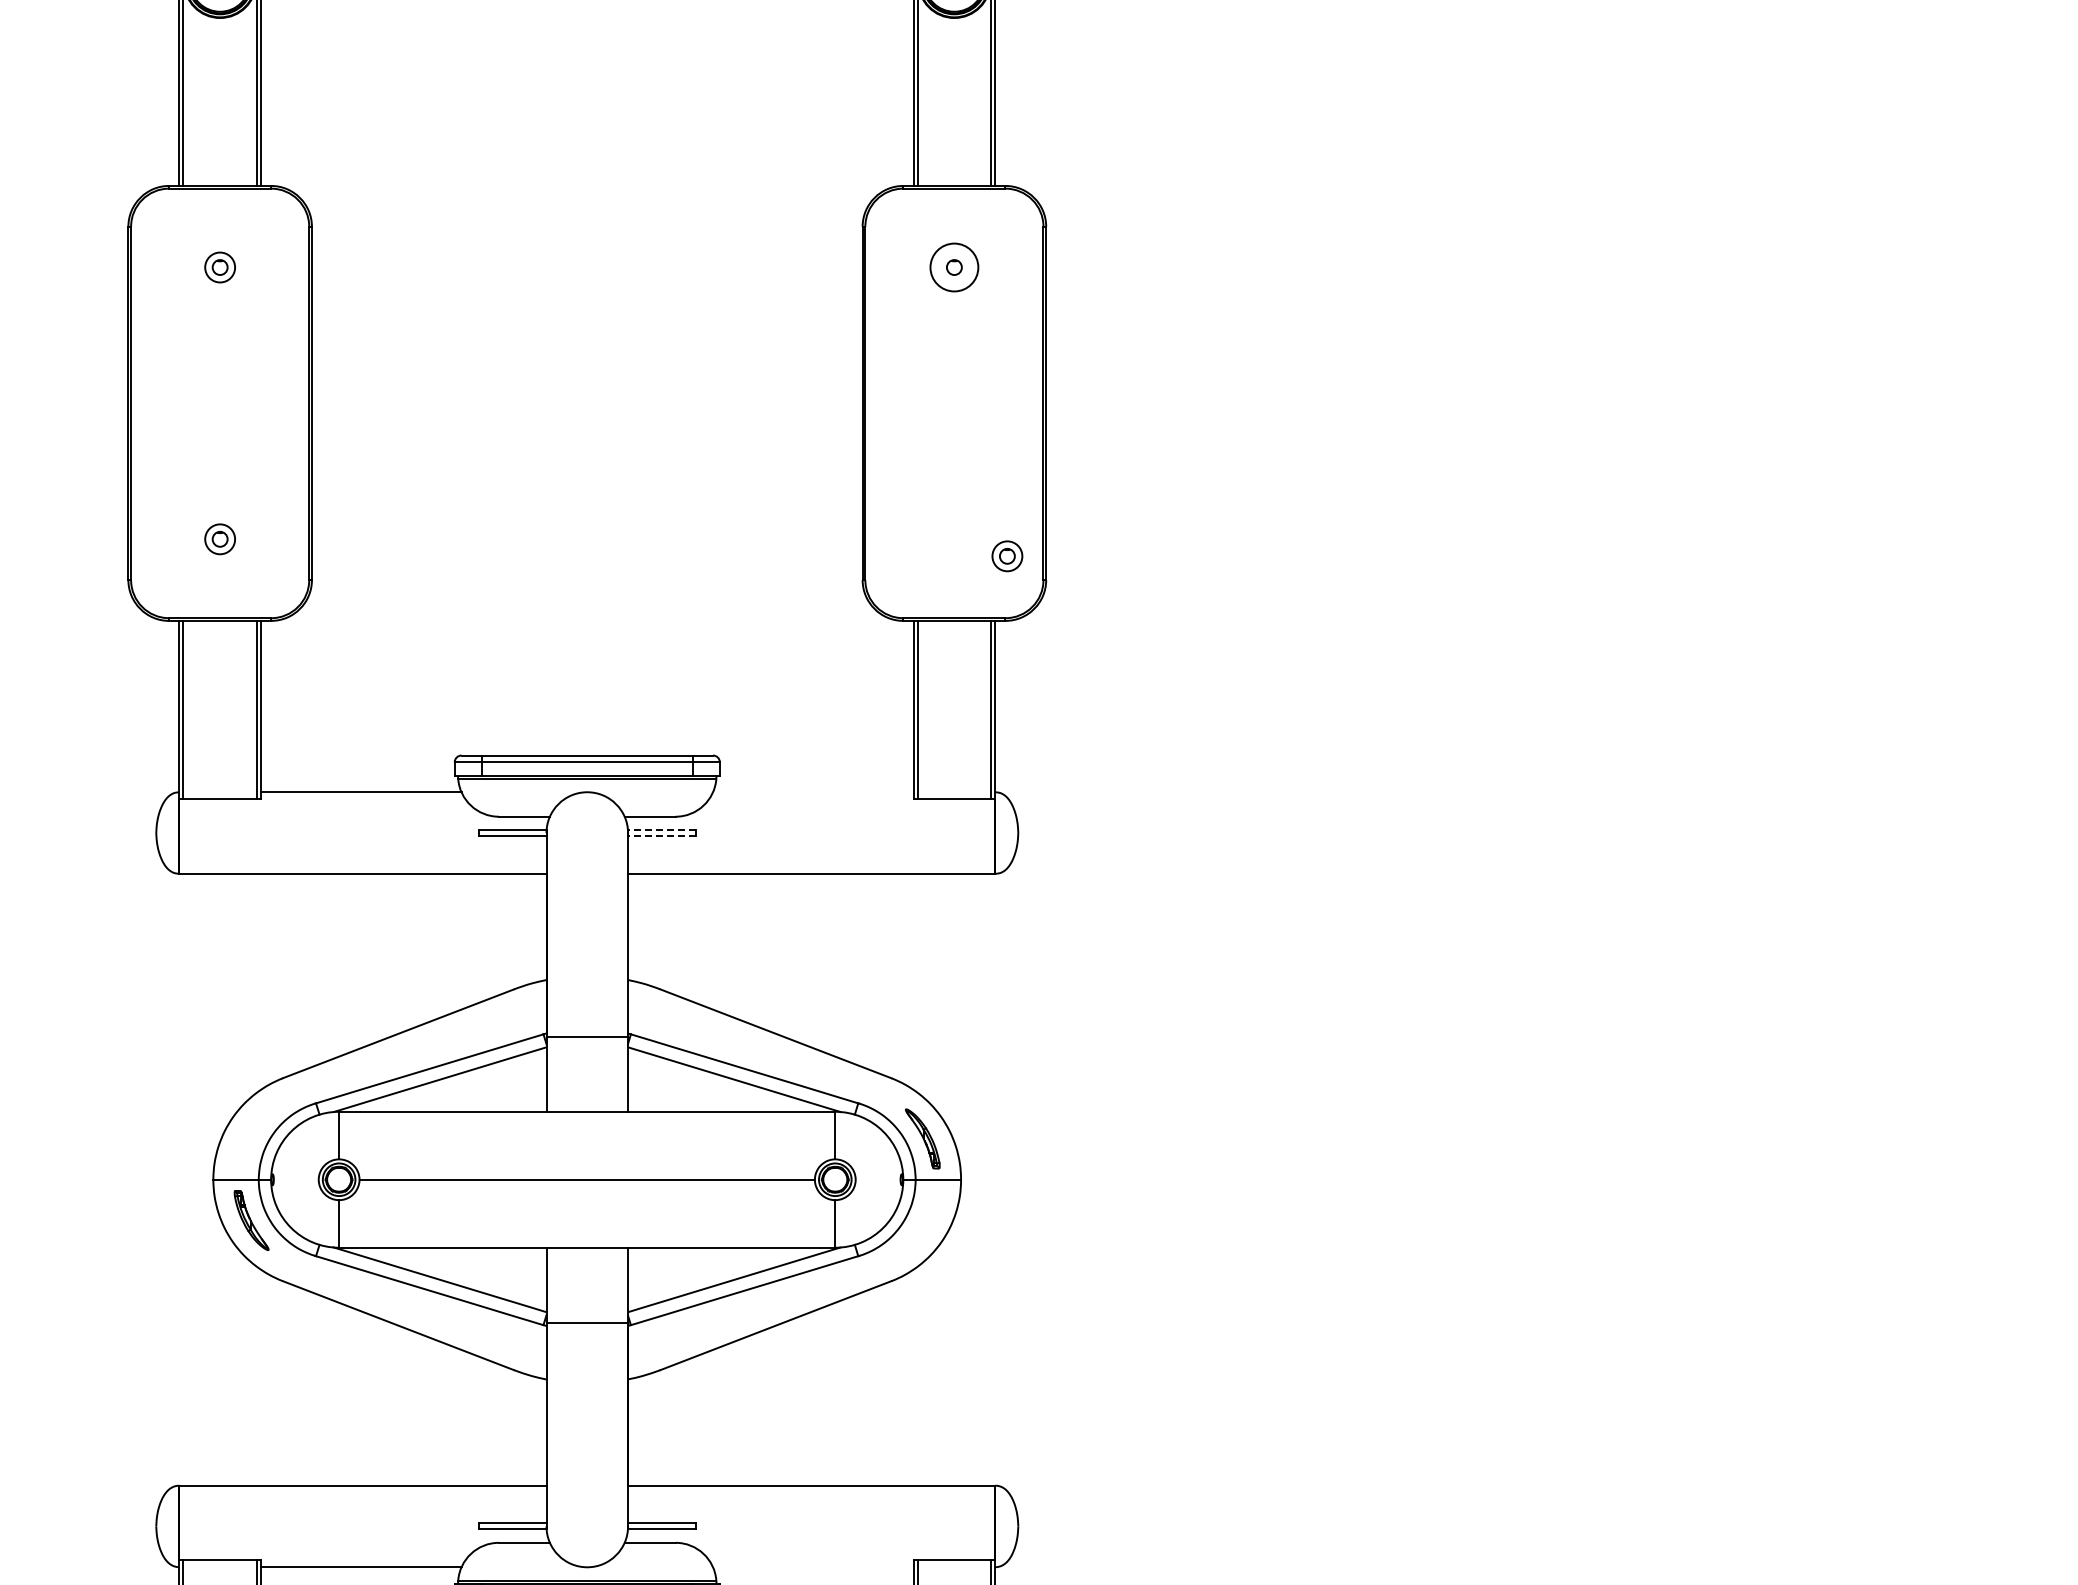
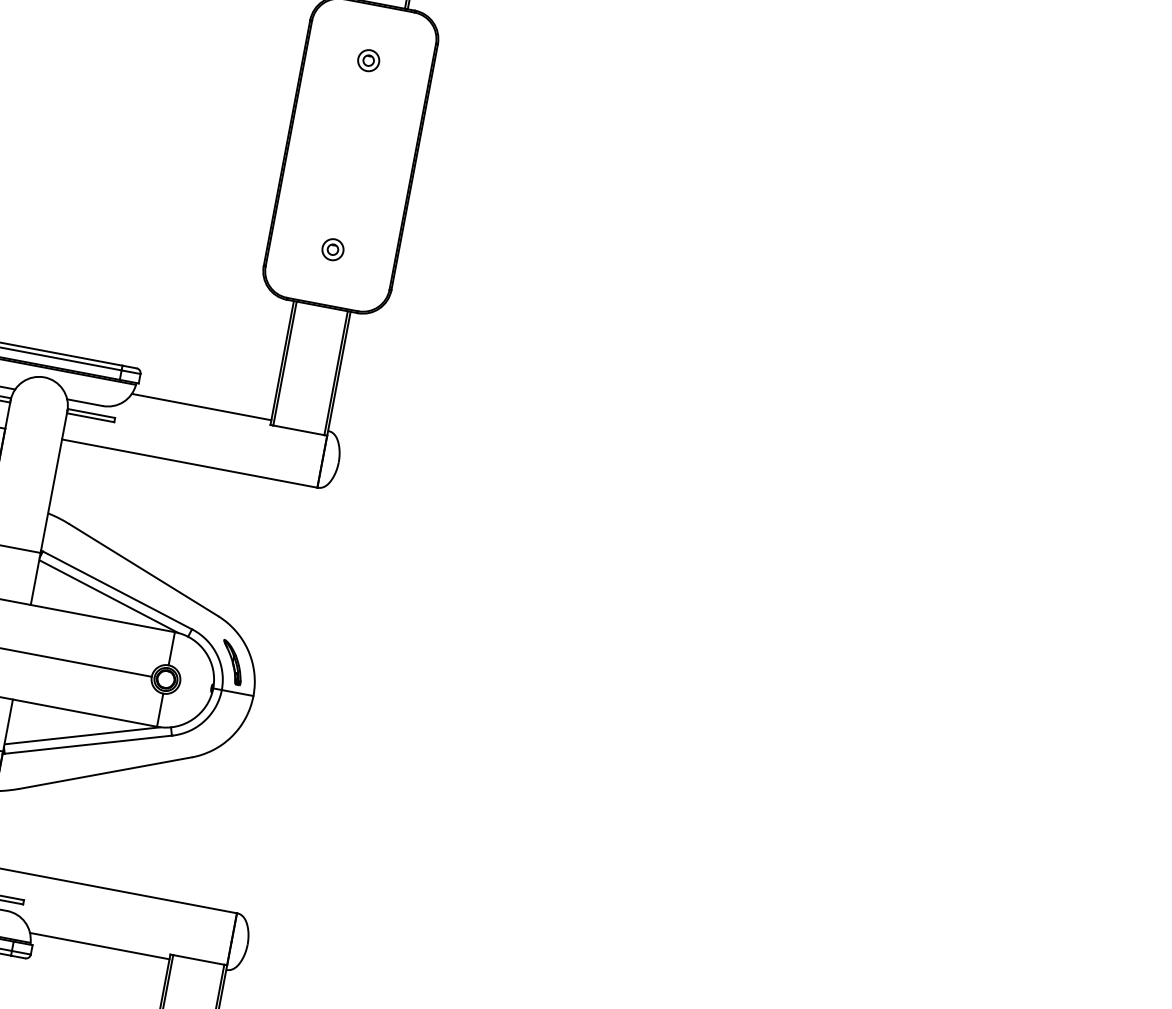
circle: (954, 267) -> (368, 60), size x0.62
part: (1007, 556) -> (333, 249), moved
line: (813, 792) -> (201, 407), added
line: (662, 830) -> (91, 413), dashed -> solid
line: (662, 836) -> (90, 418), dashed -> solid
line: (813, 1567) -> (99, 946), added

